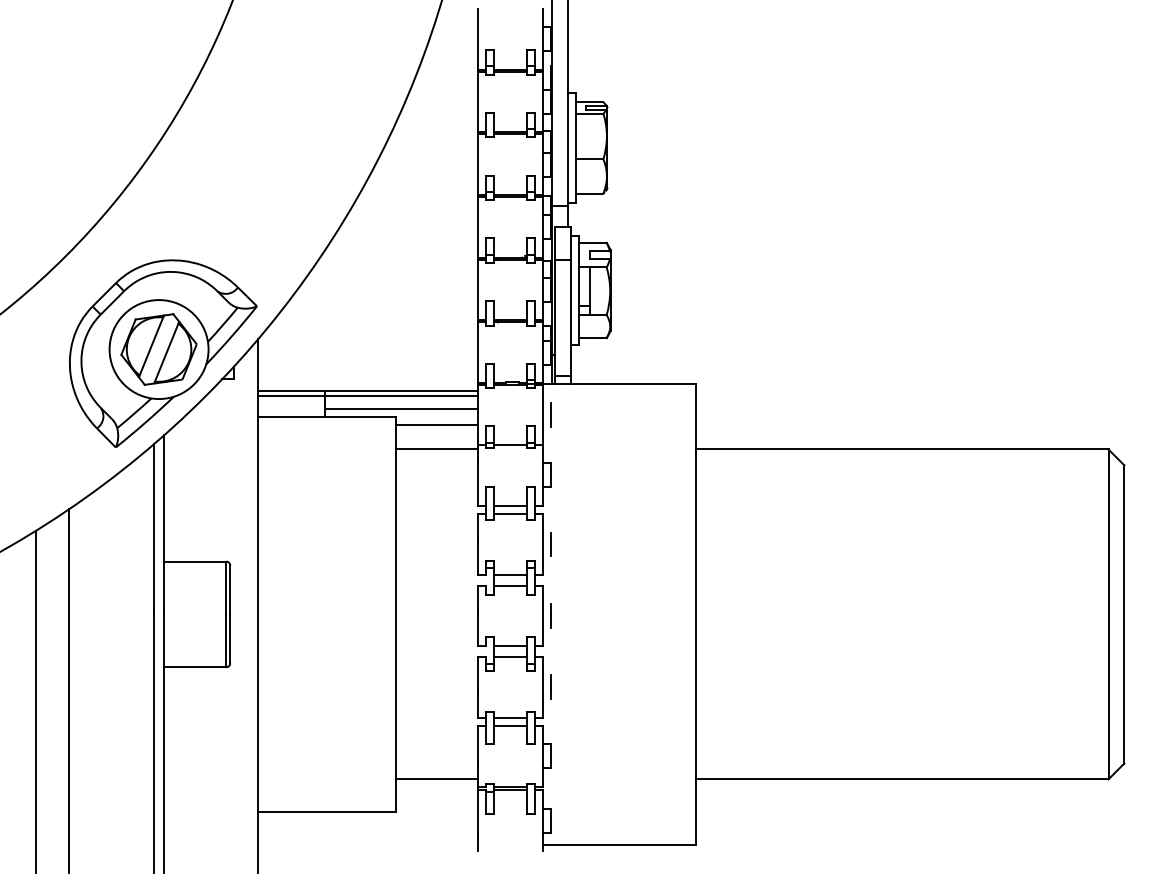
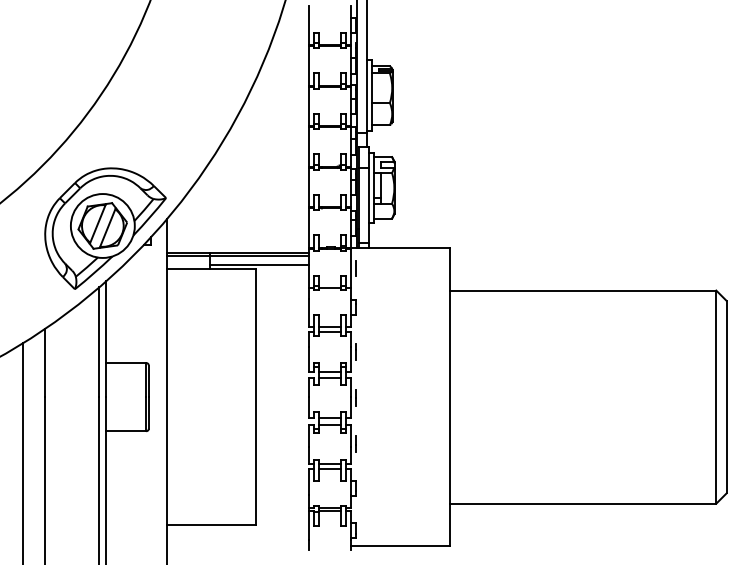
line: (437, 424) -> (282, 274), removed
line: (437, 449) -> (282, 290), removed
line: (437, 779) -> (282, 503), removed

